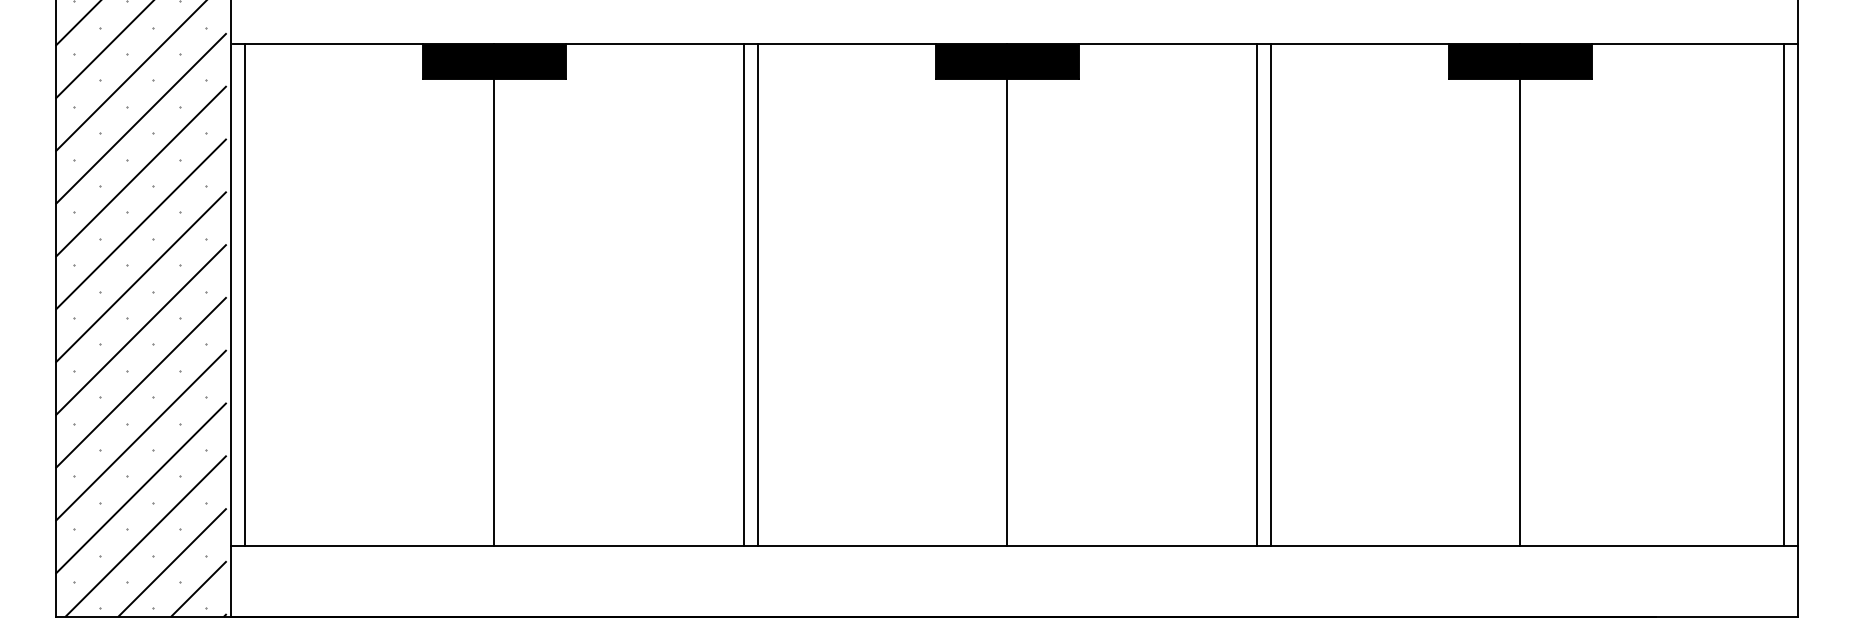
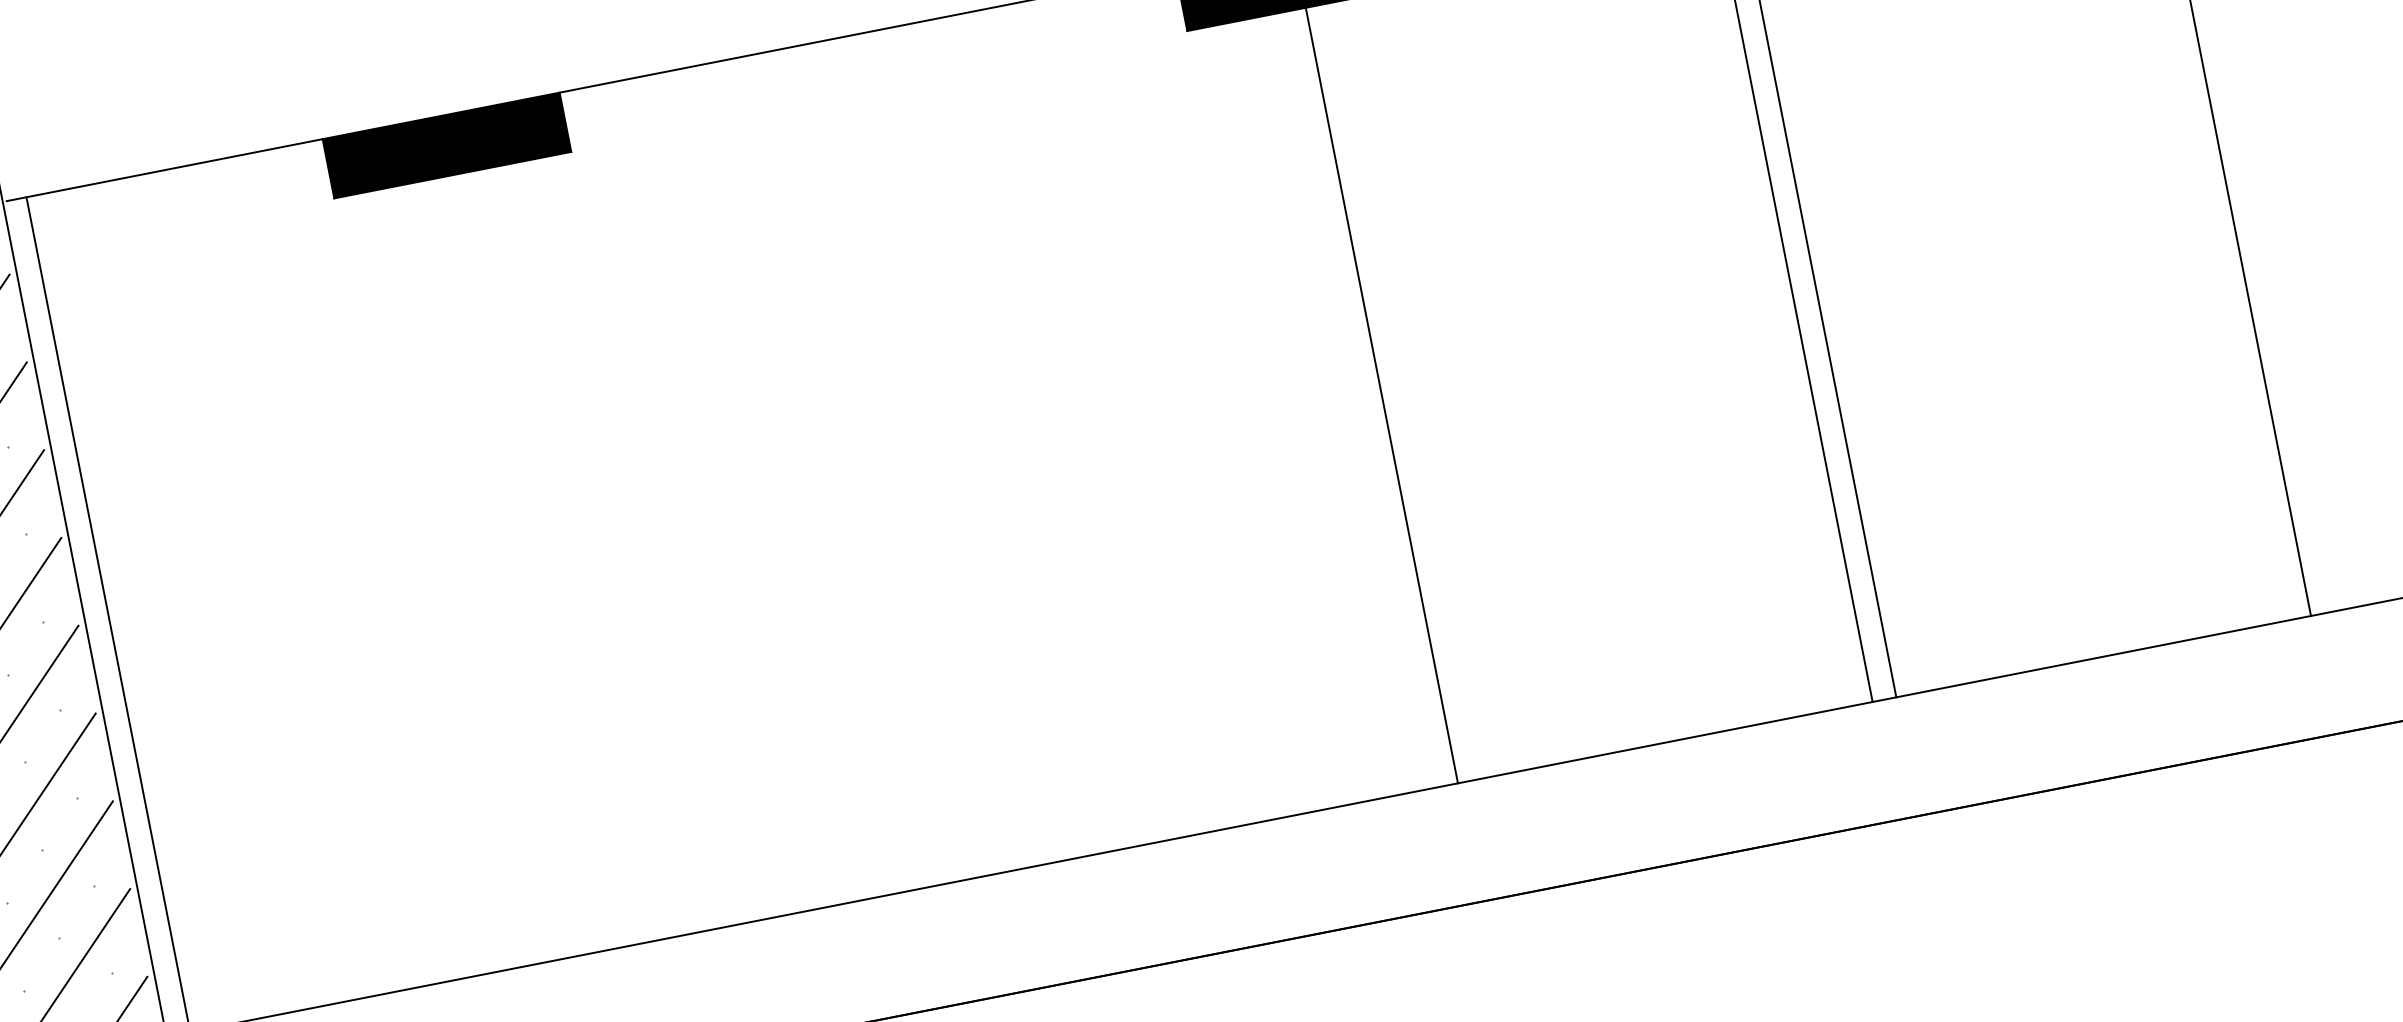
line: (494, 294) -> (523, 533), removed
line: (743, 294) -> (937, 451), removed
line: (757, 294) -> (960, 447), removed

